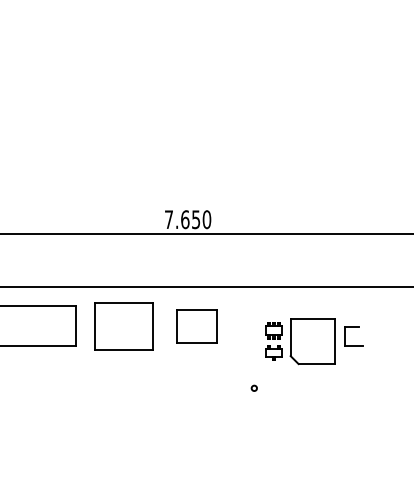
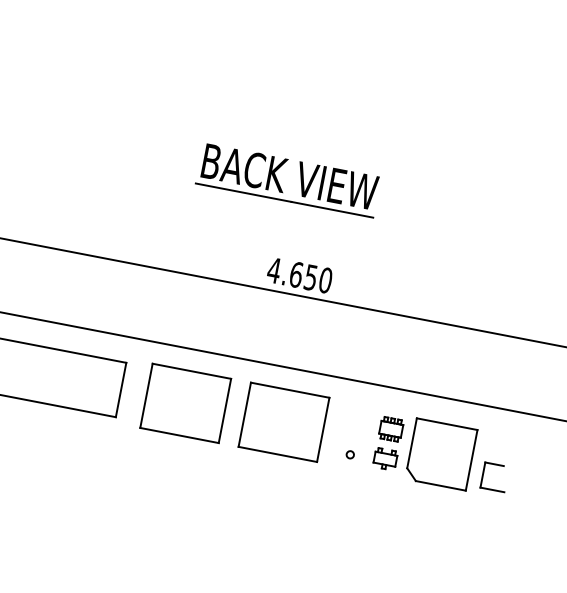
part: (160, 156) -> (279, 182), added
text: (168, 219) -> (273, 270), 7.650 -> 4.650
part: (196, 326) -> (283, 422), size x1.43
part: (300, 341) -> (424, 451), moved
circle: (253, 387) -> (349, 453), moved

